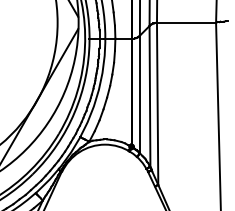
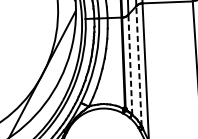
line: (139, 94) -> (130, 64), solid -> dashed
line: (149, 96) -> (138, 66), solid -> dashed

